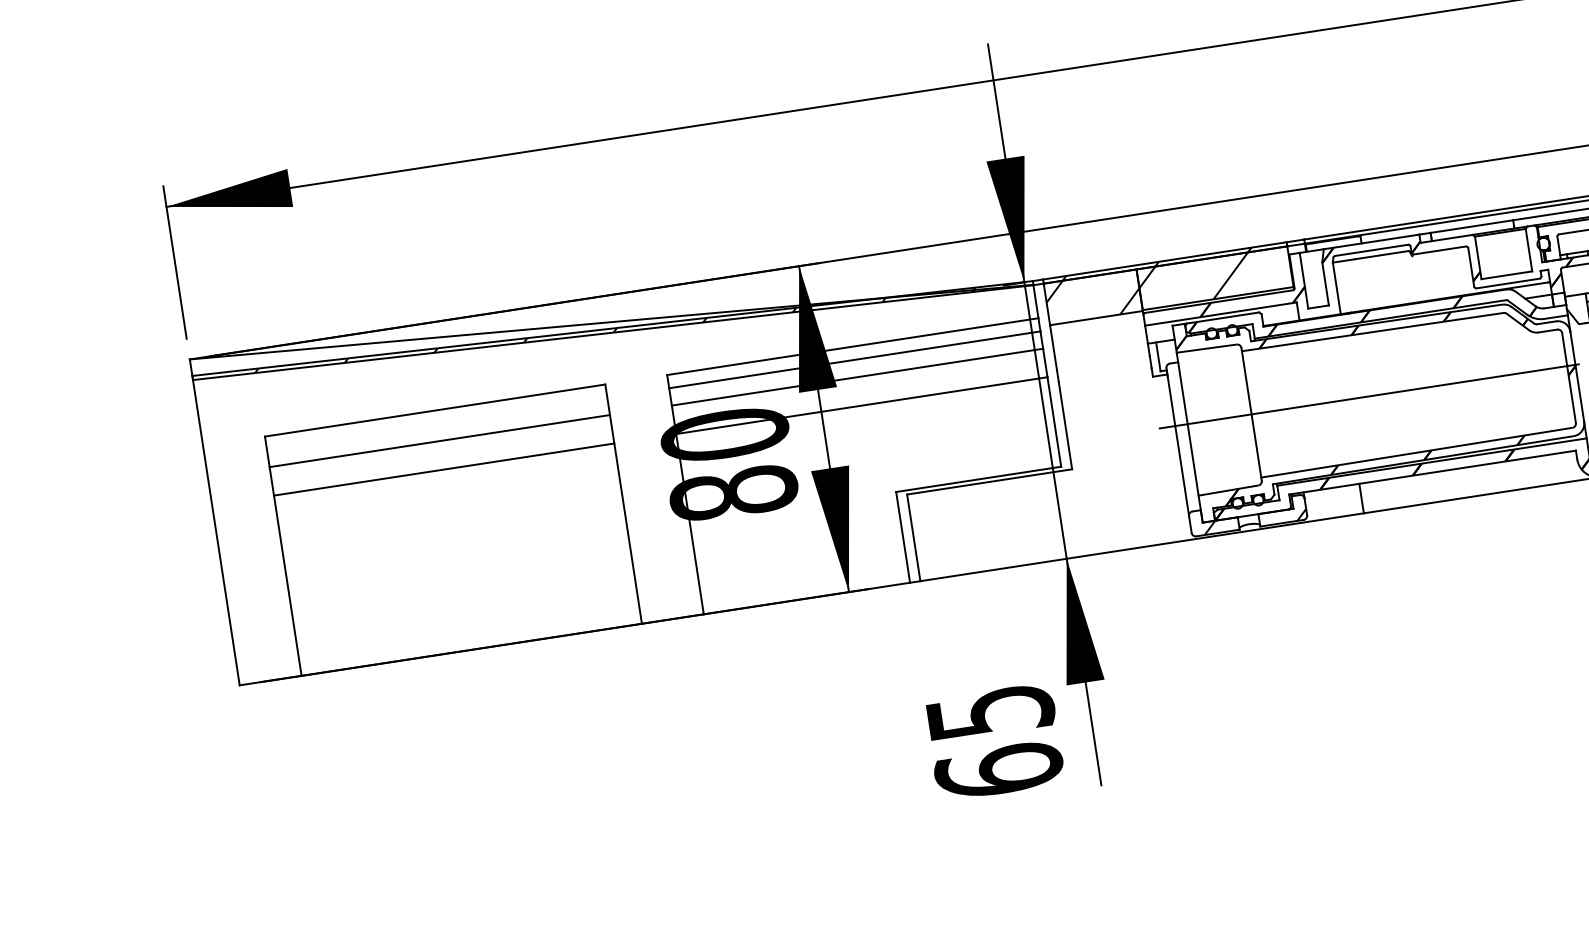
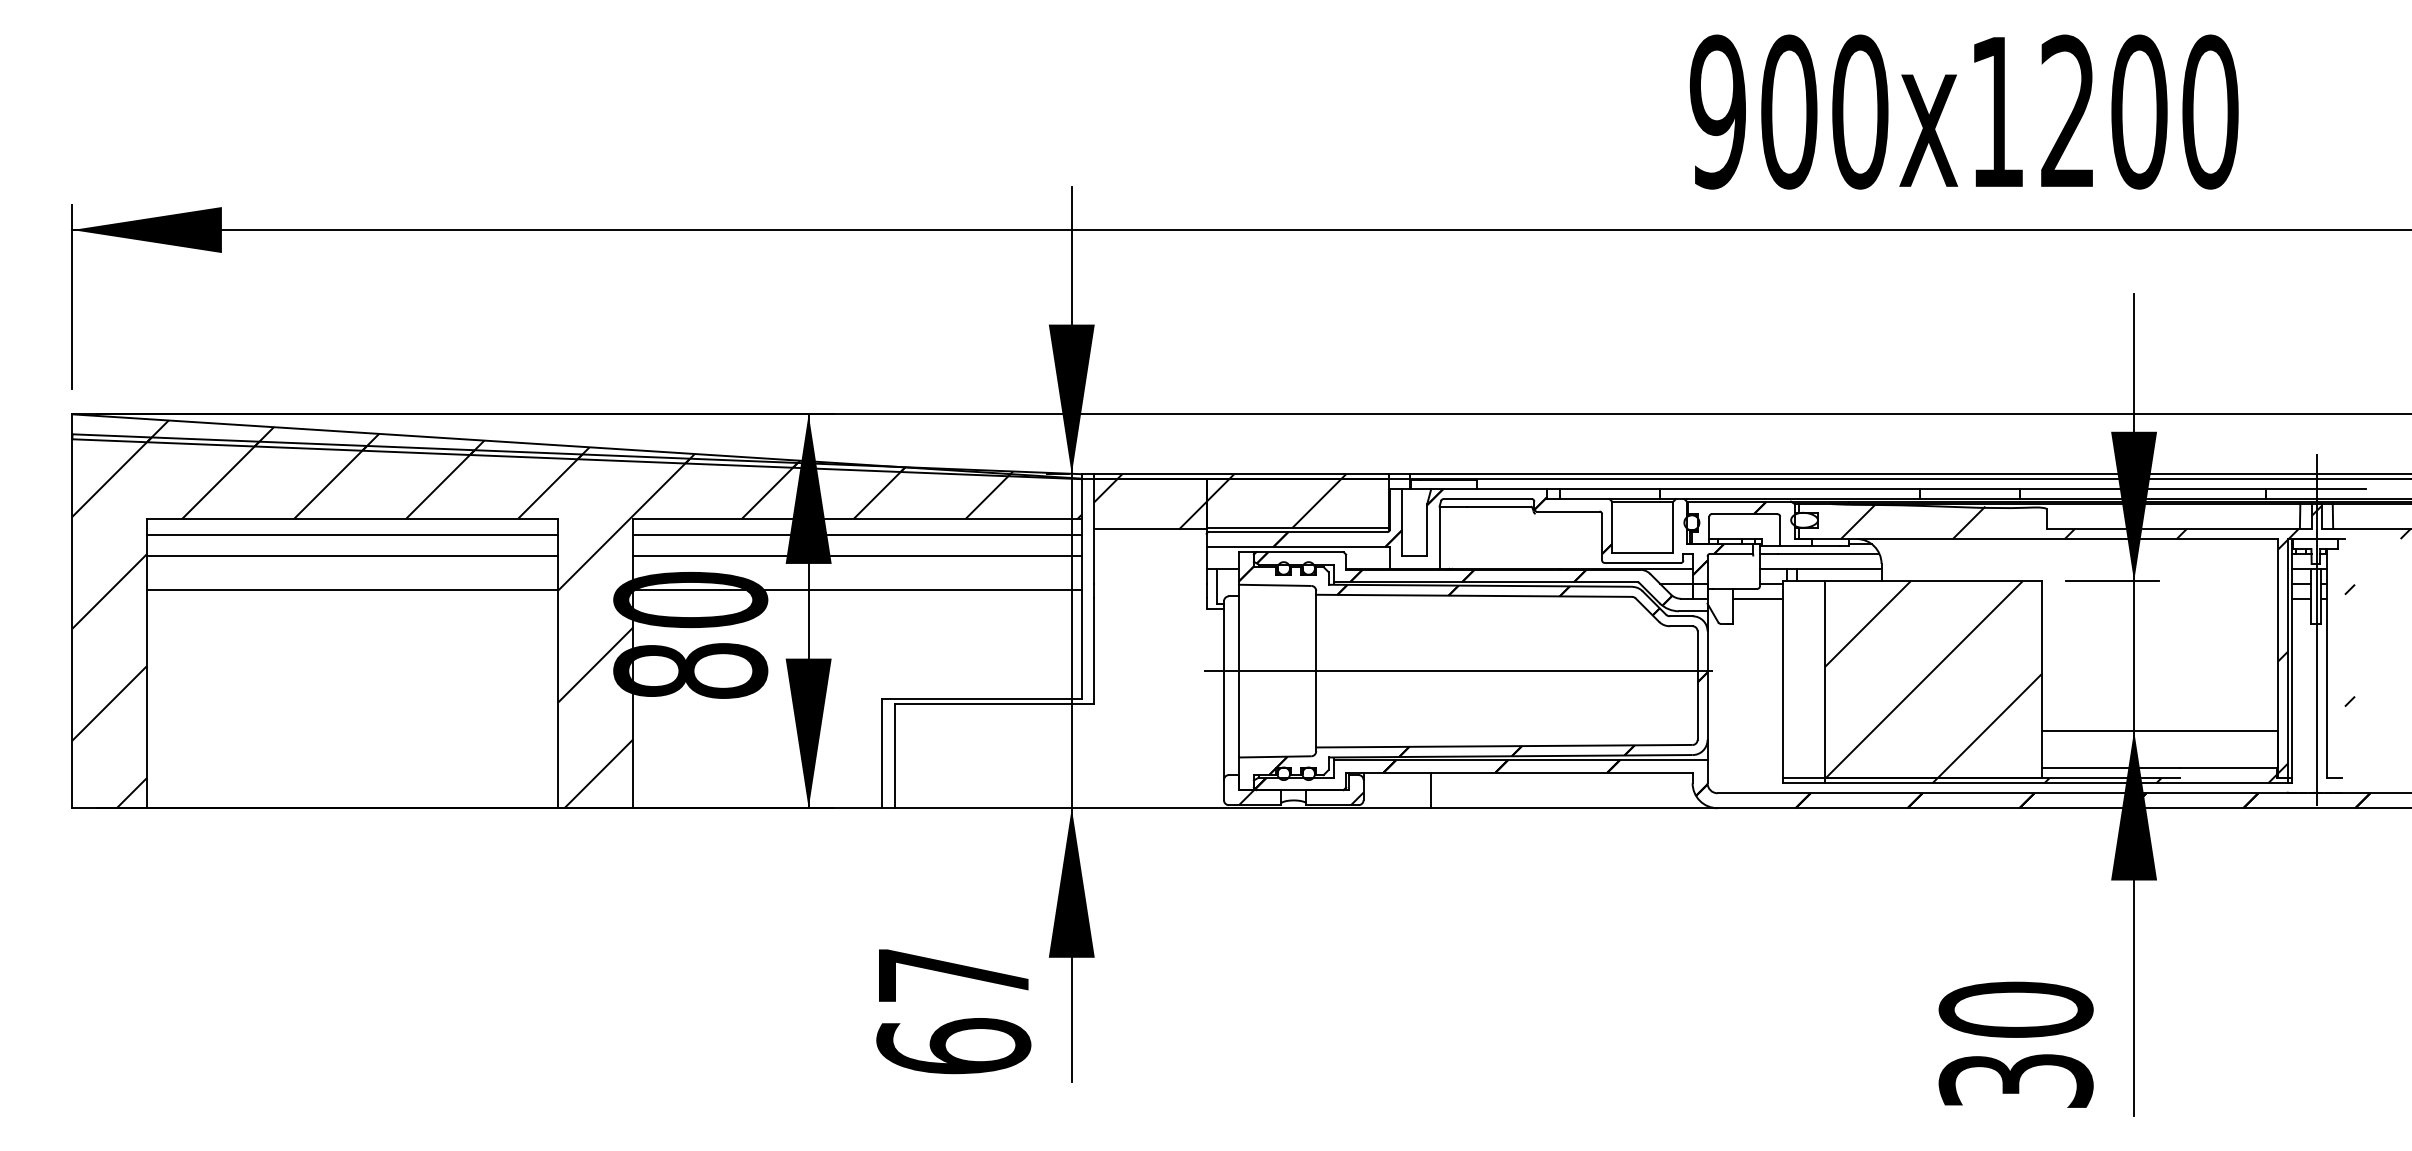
line: (436, 424) -> (352, 535), added
hatch: (632, 461) -> (576, 614), added
text: (991, 711) -> (955, 975), 65 -> 67

